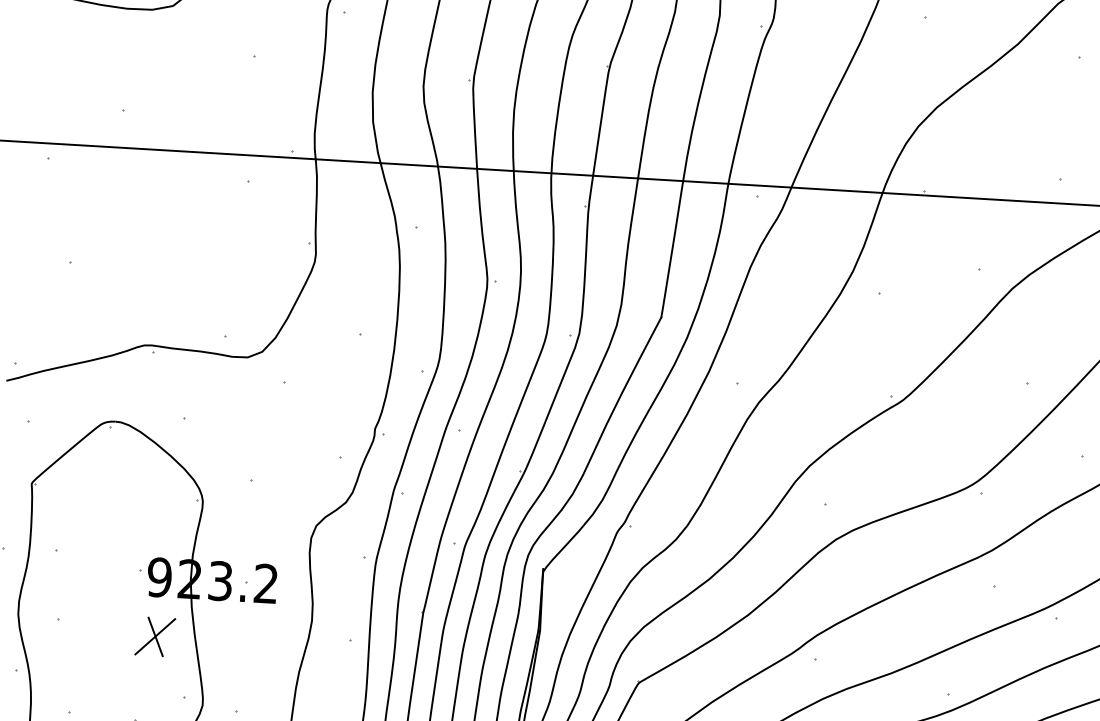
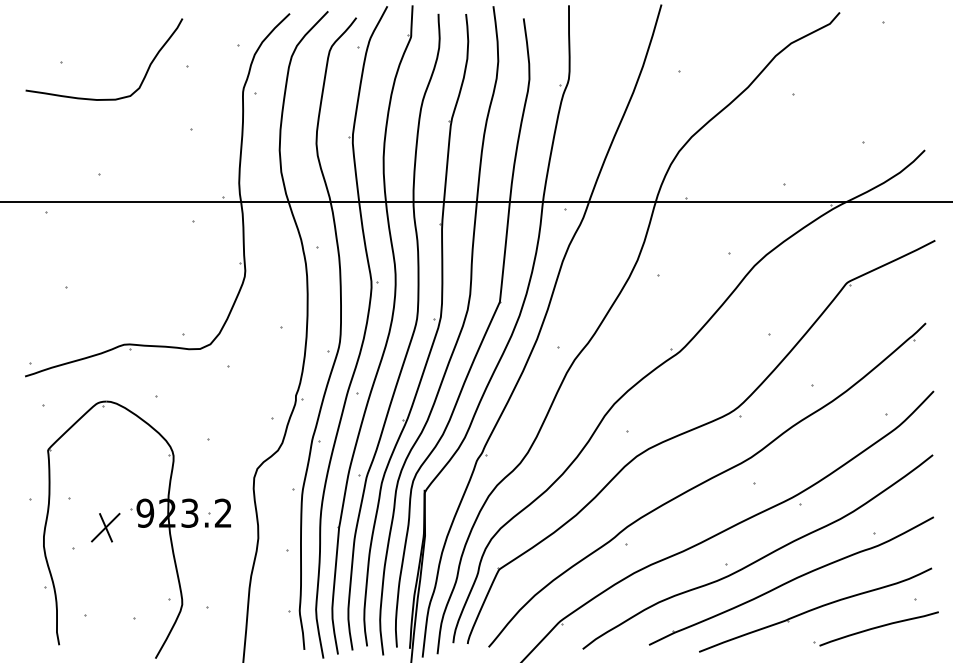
part: (154, 636) -> (105, 527), moved

